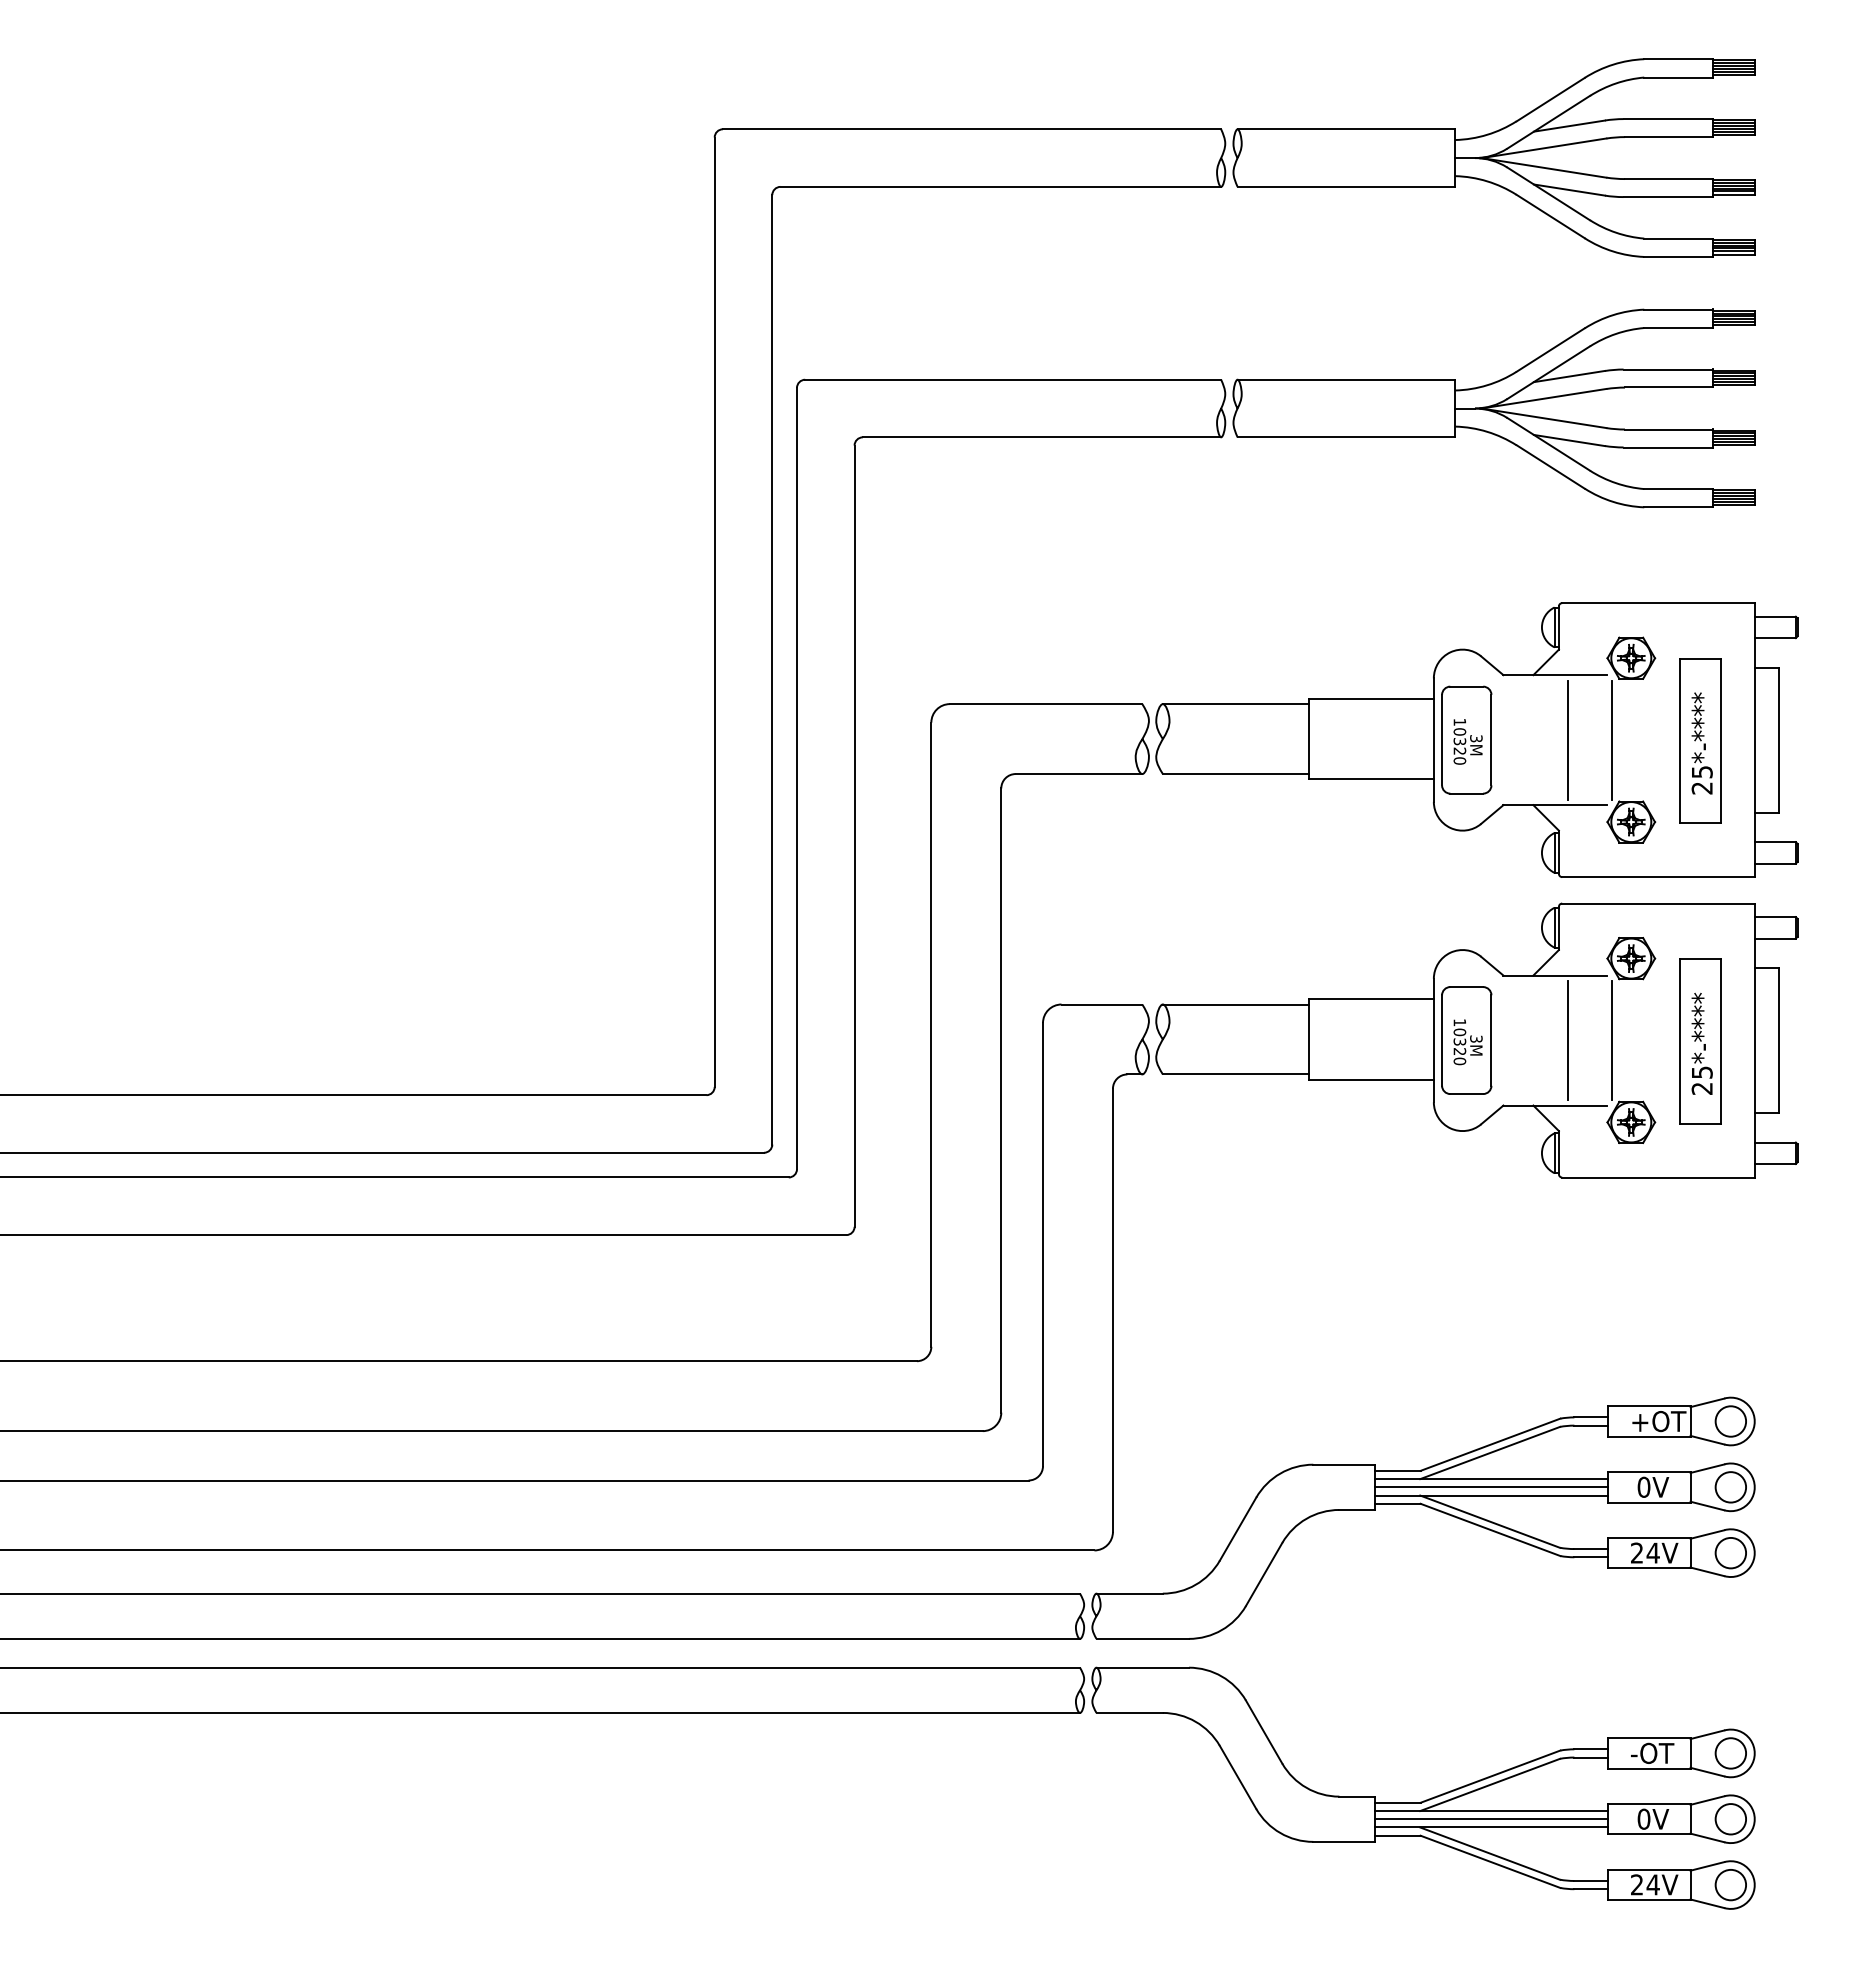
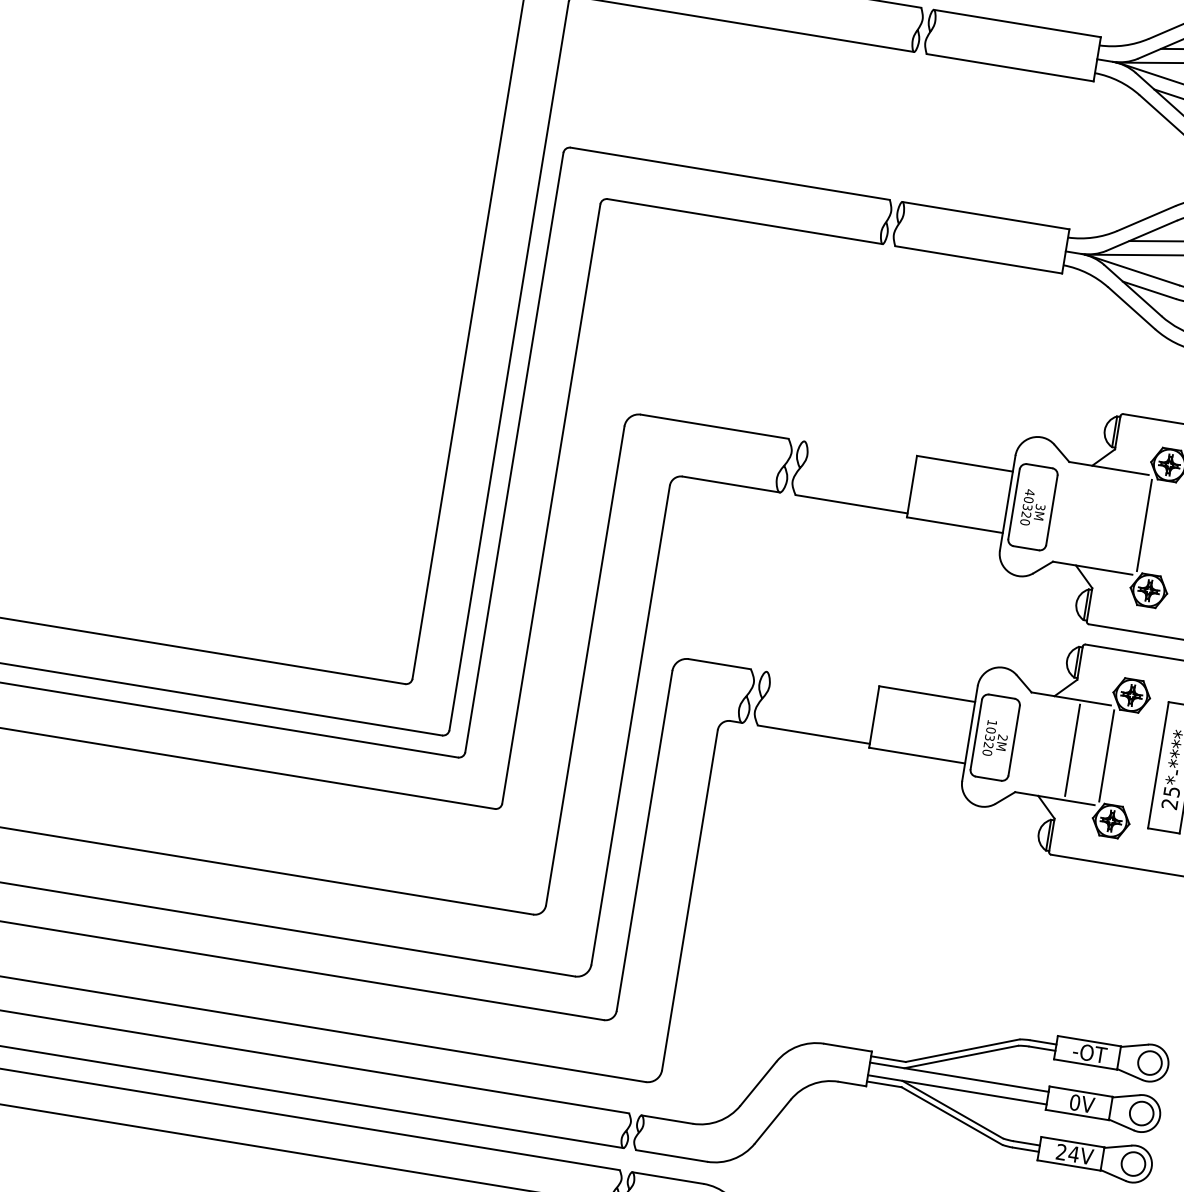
line: (1235, 704) -> (860, 450), removed
text: (1459, 722) -> (1029, 492), 10320 -> 40320
line: (1567, 739) -> (1110, 519), removed
line: (1235, 1004) -> (822, 680), removed
text: (1476, 1038) -> (1002, 737), 3M -> 2M
text: (1658, 1421) -> (1094, 1053), +OT -> -OT
line: (1491, 1487) -> (958, 1083), removed

